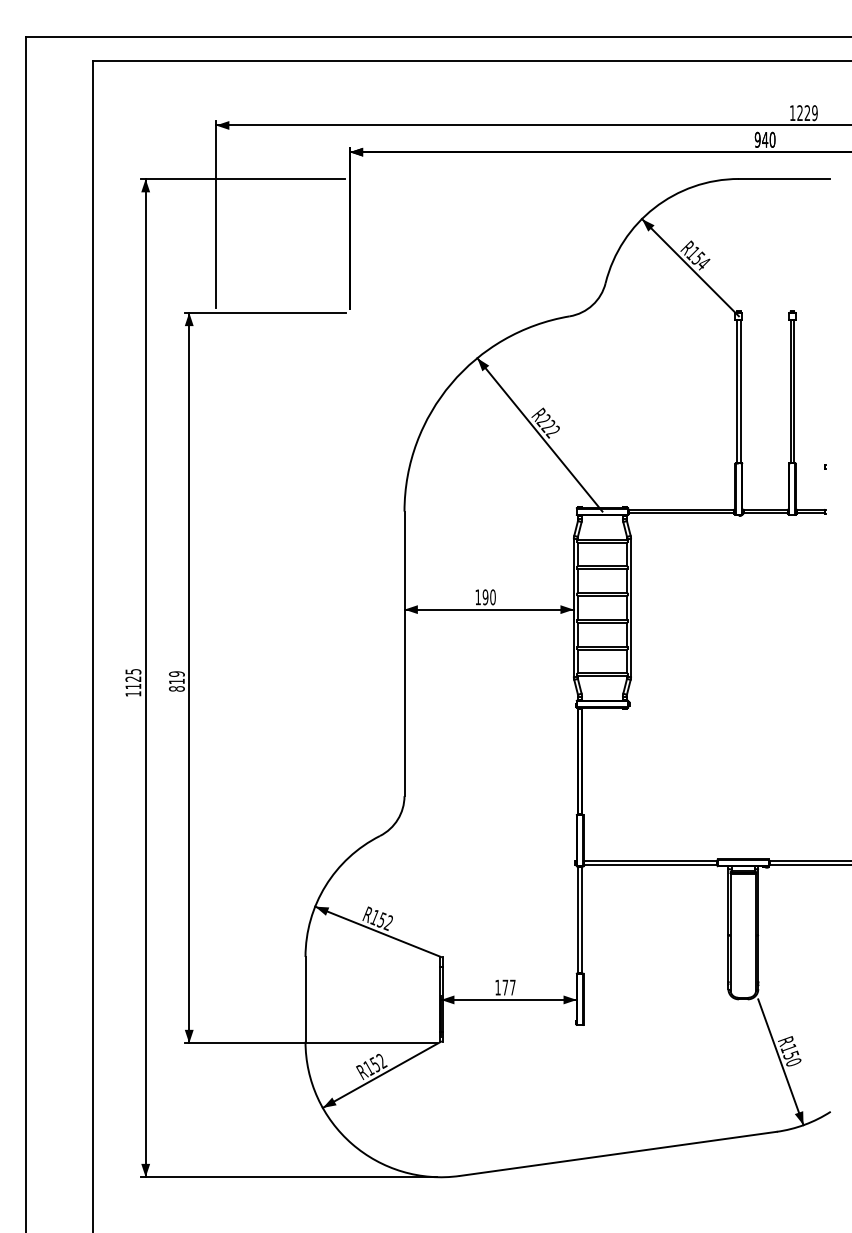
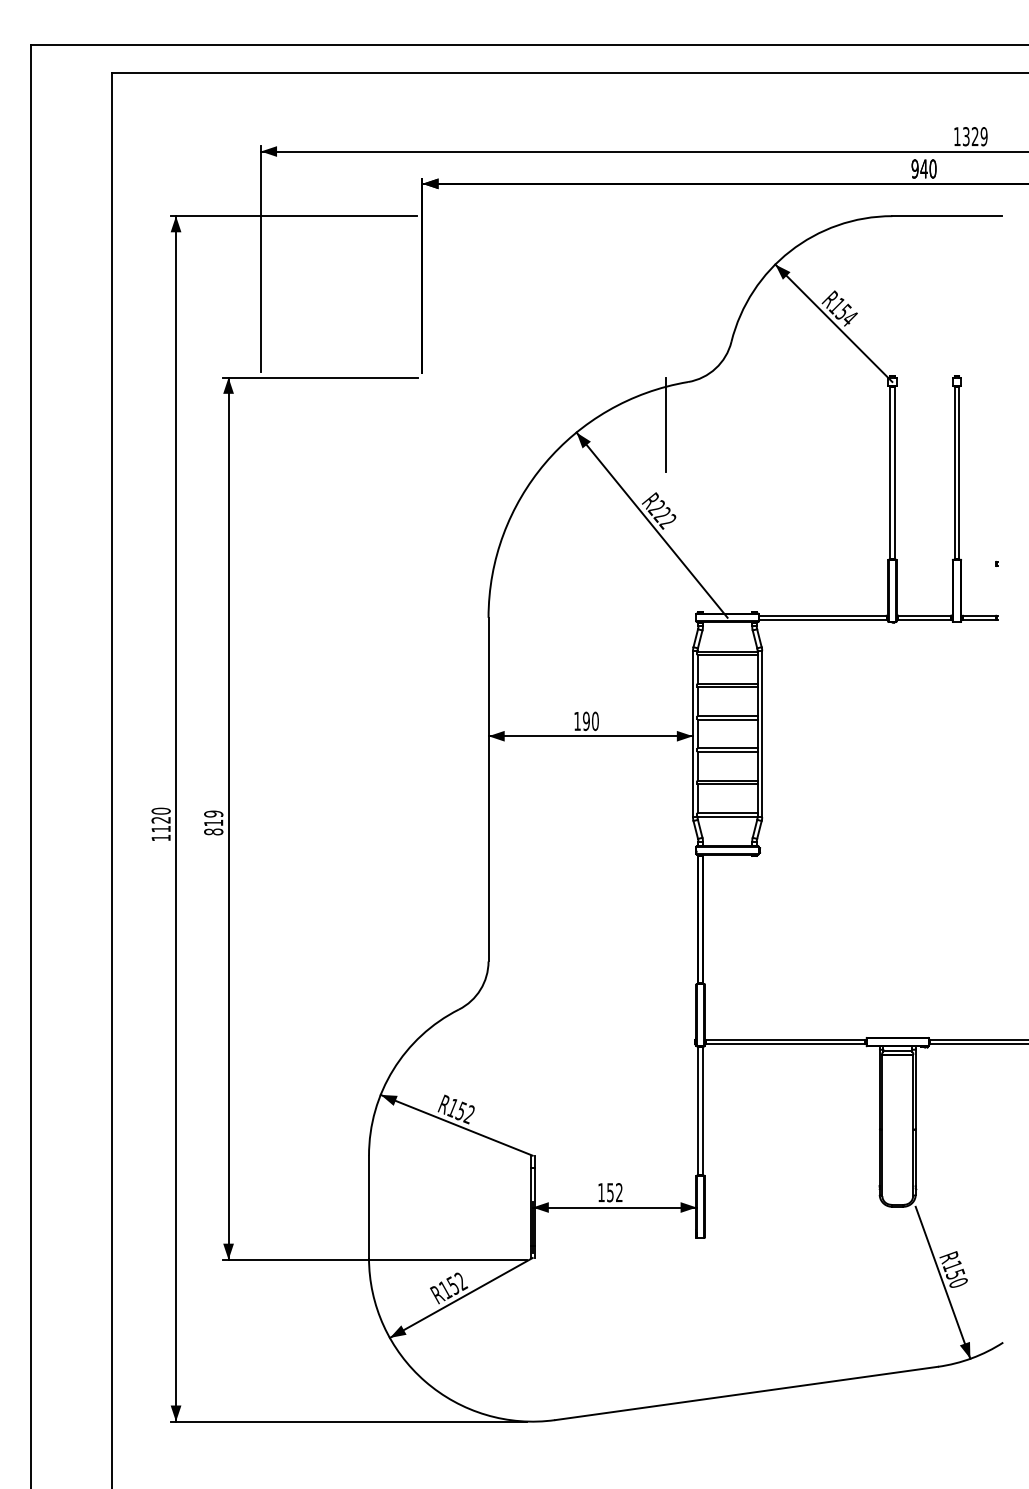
text: (800, 113) -> (966, 136), 1229 -> 1329
line: (551, 351) -> (665, 424), added
text: (132, 671) -> (160, 810), 1125 -> 1120
text: (508, 987) -> (614, 1192), 177 -> 152

